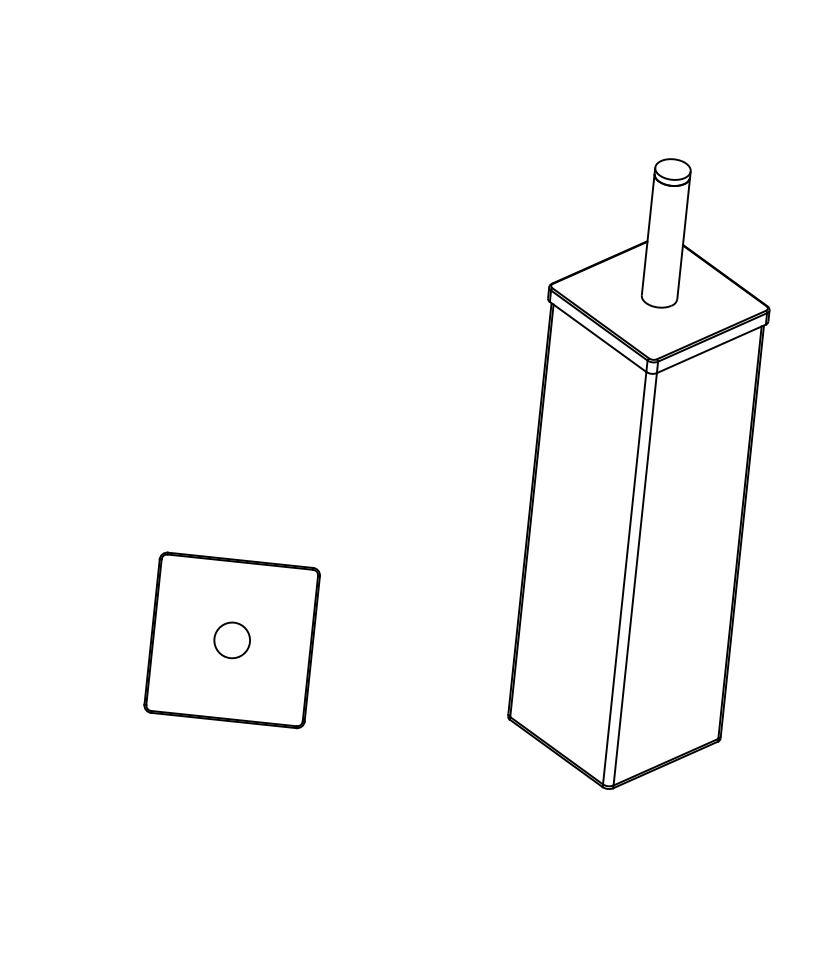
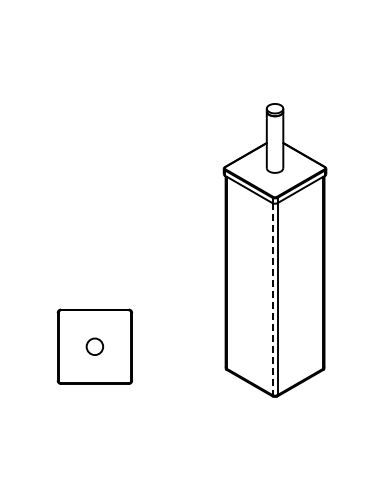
line: (624, 578) -> (272, 299), solid -> dashed

